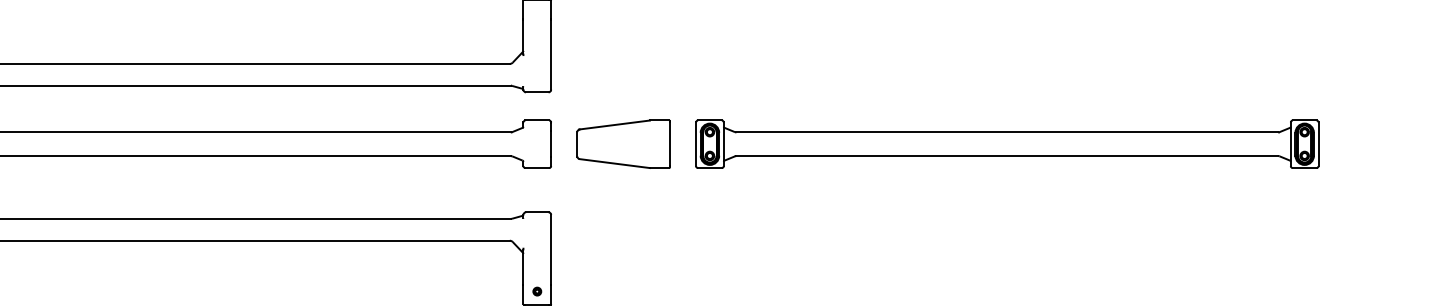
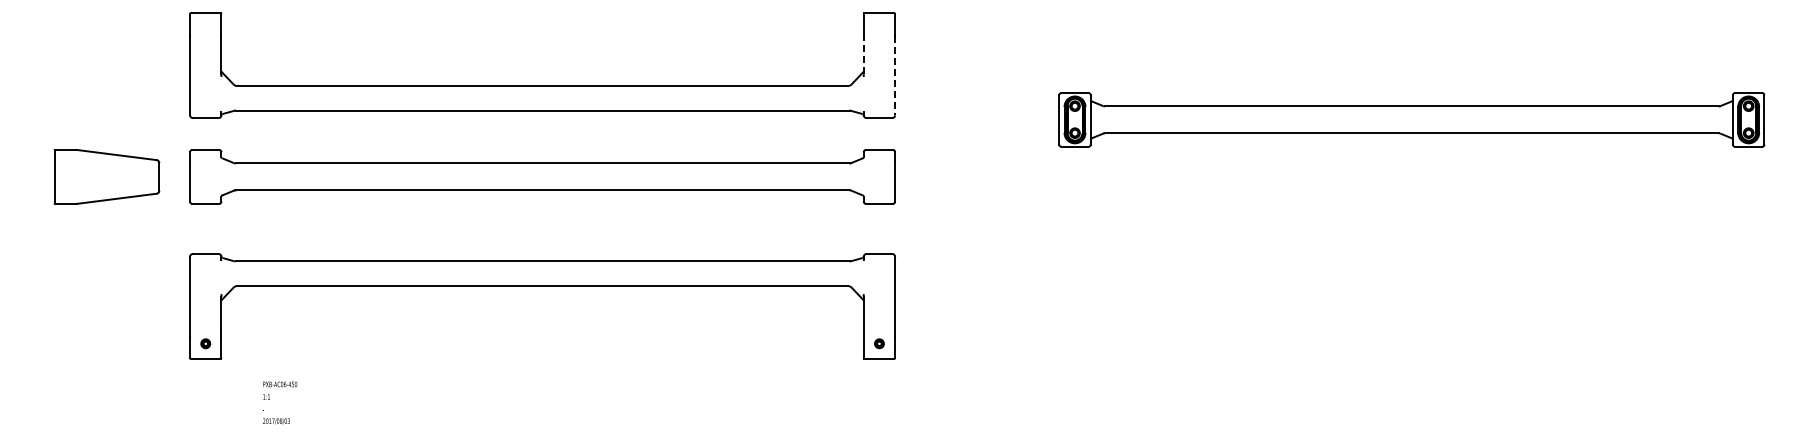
line: (523, 36) -> (863, 54), solid -> dashed
line: (551, 54) -> (895, 75), solid -> dashed
part: (623, 143) -> (977, 176), removed
part: (1006, 143) -> (1411, 119), moved

